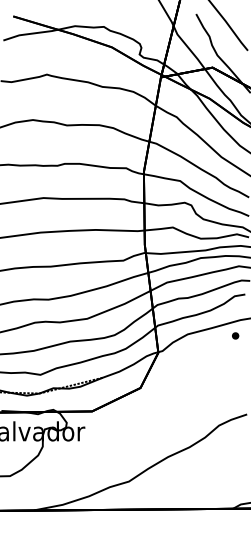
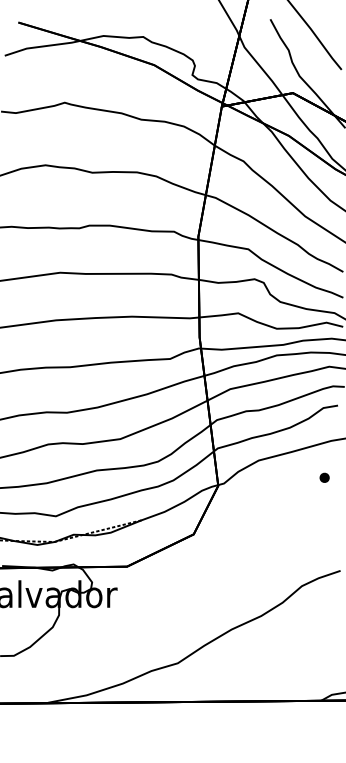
part: (235, 335) -> (324, 477), moved

